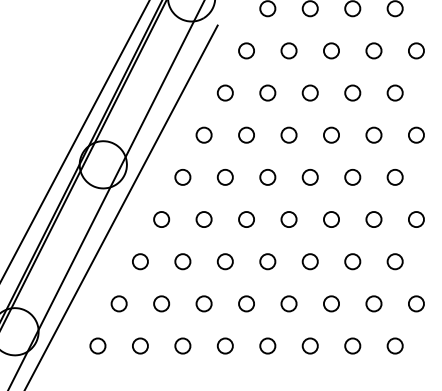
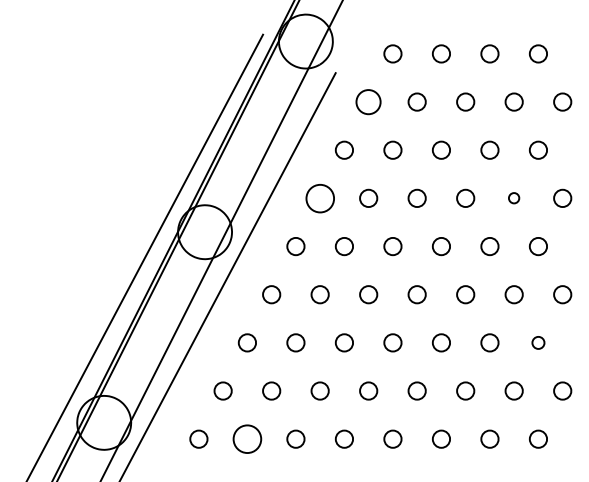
circle: (246, 50) -> (368, 101), size x1.4
circle: (203, 134) -> (319, 197), size x1.6
circle: (373, 134) -> (513, 197), size x0.6
circle: (395, 261) -> (538, 342), size x0.7
circle: (140, 345) -> (247, 438), size x1.6

